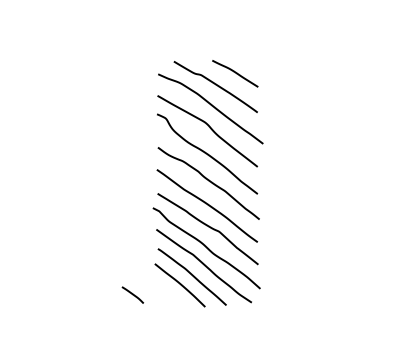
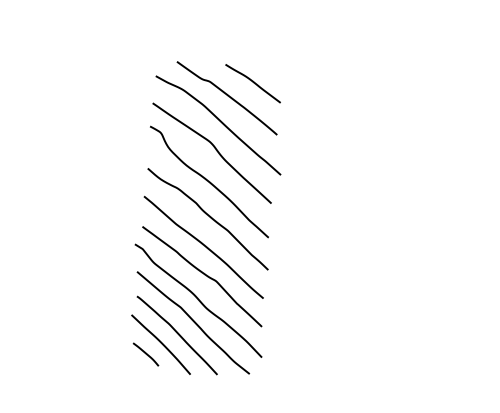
line: (132, 294) -> (145, 353), moved

